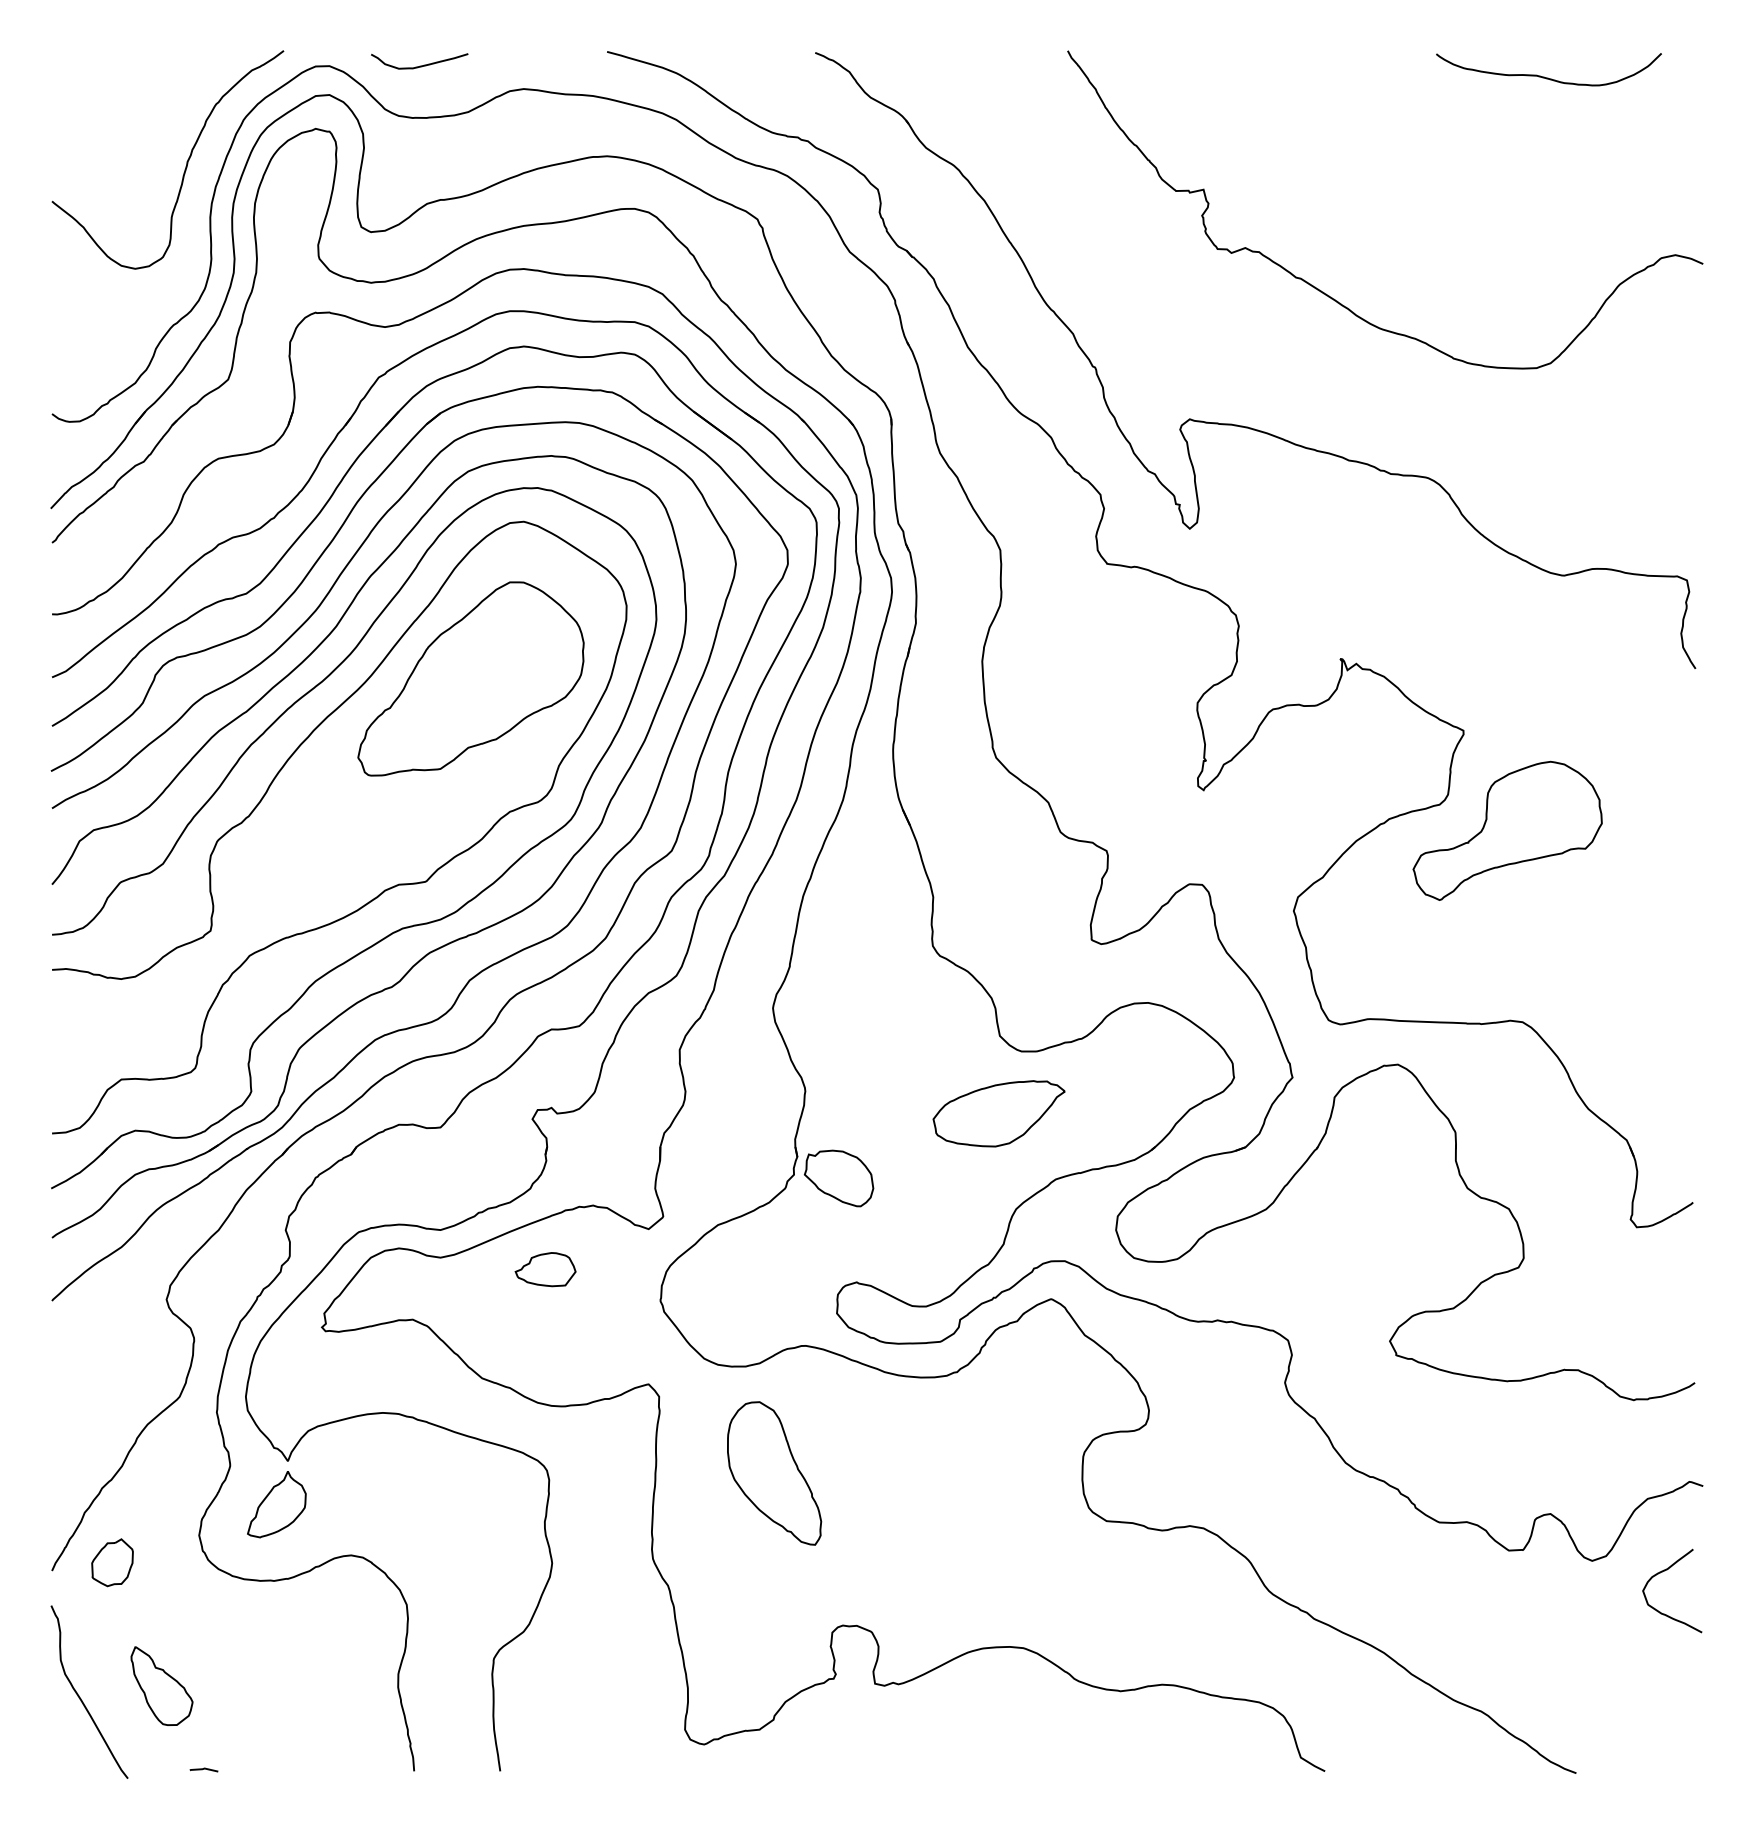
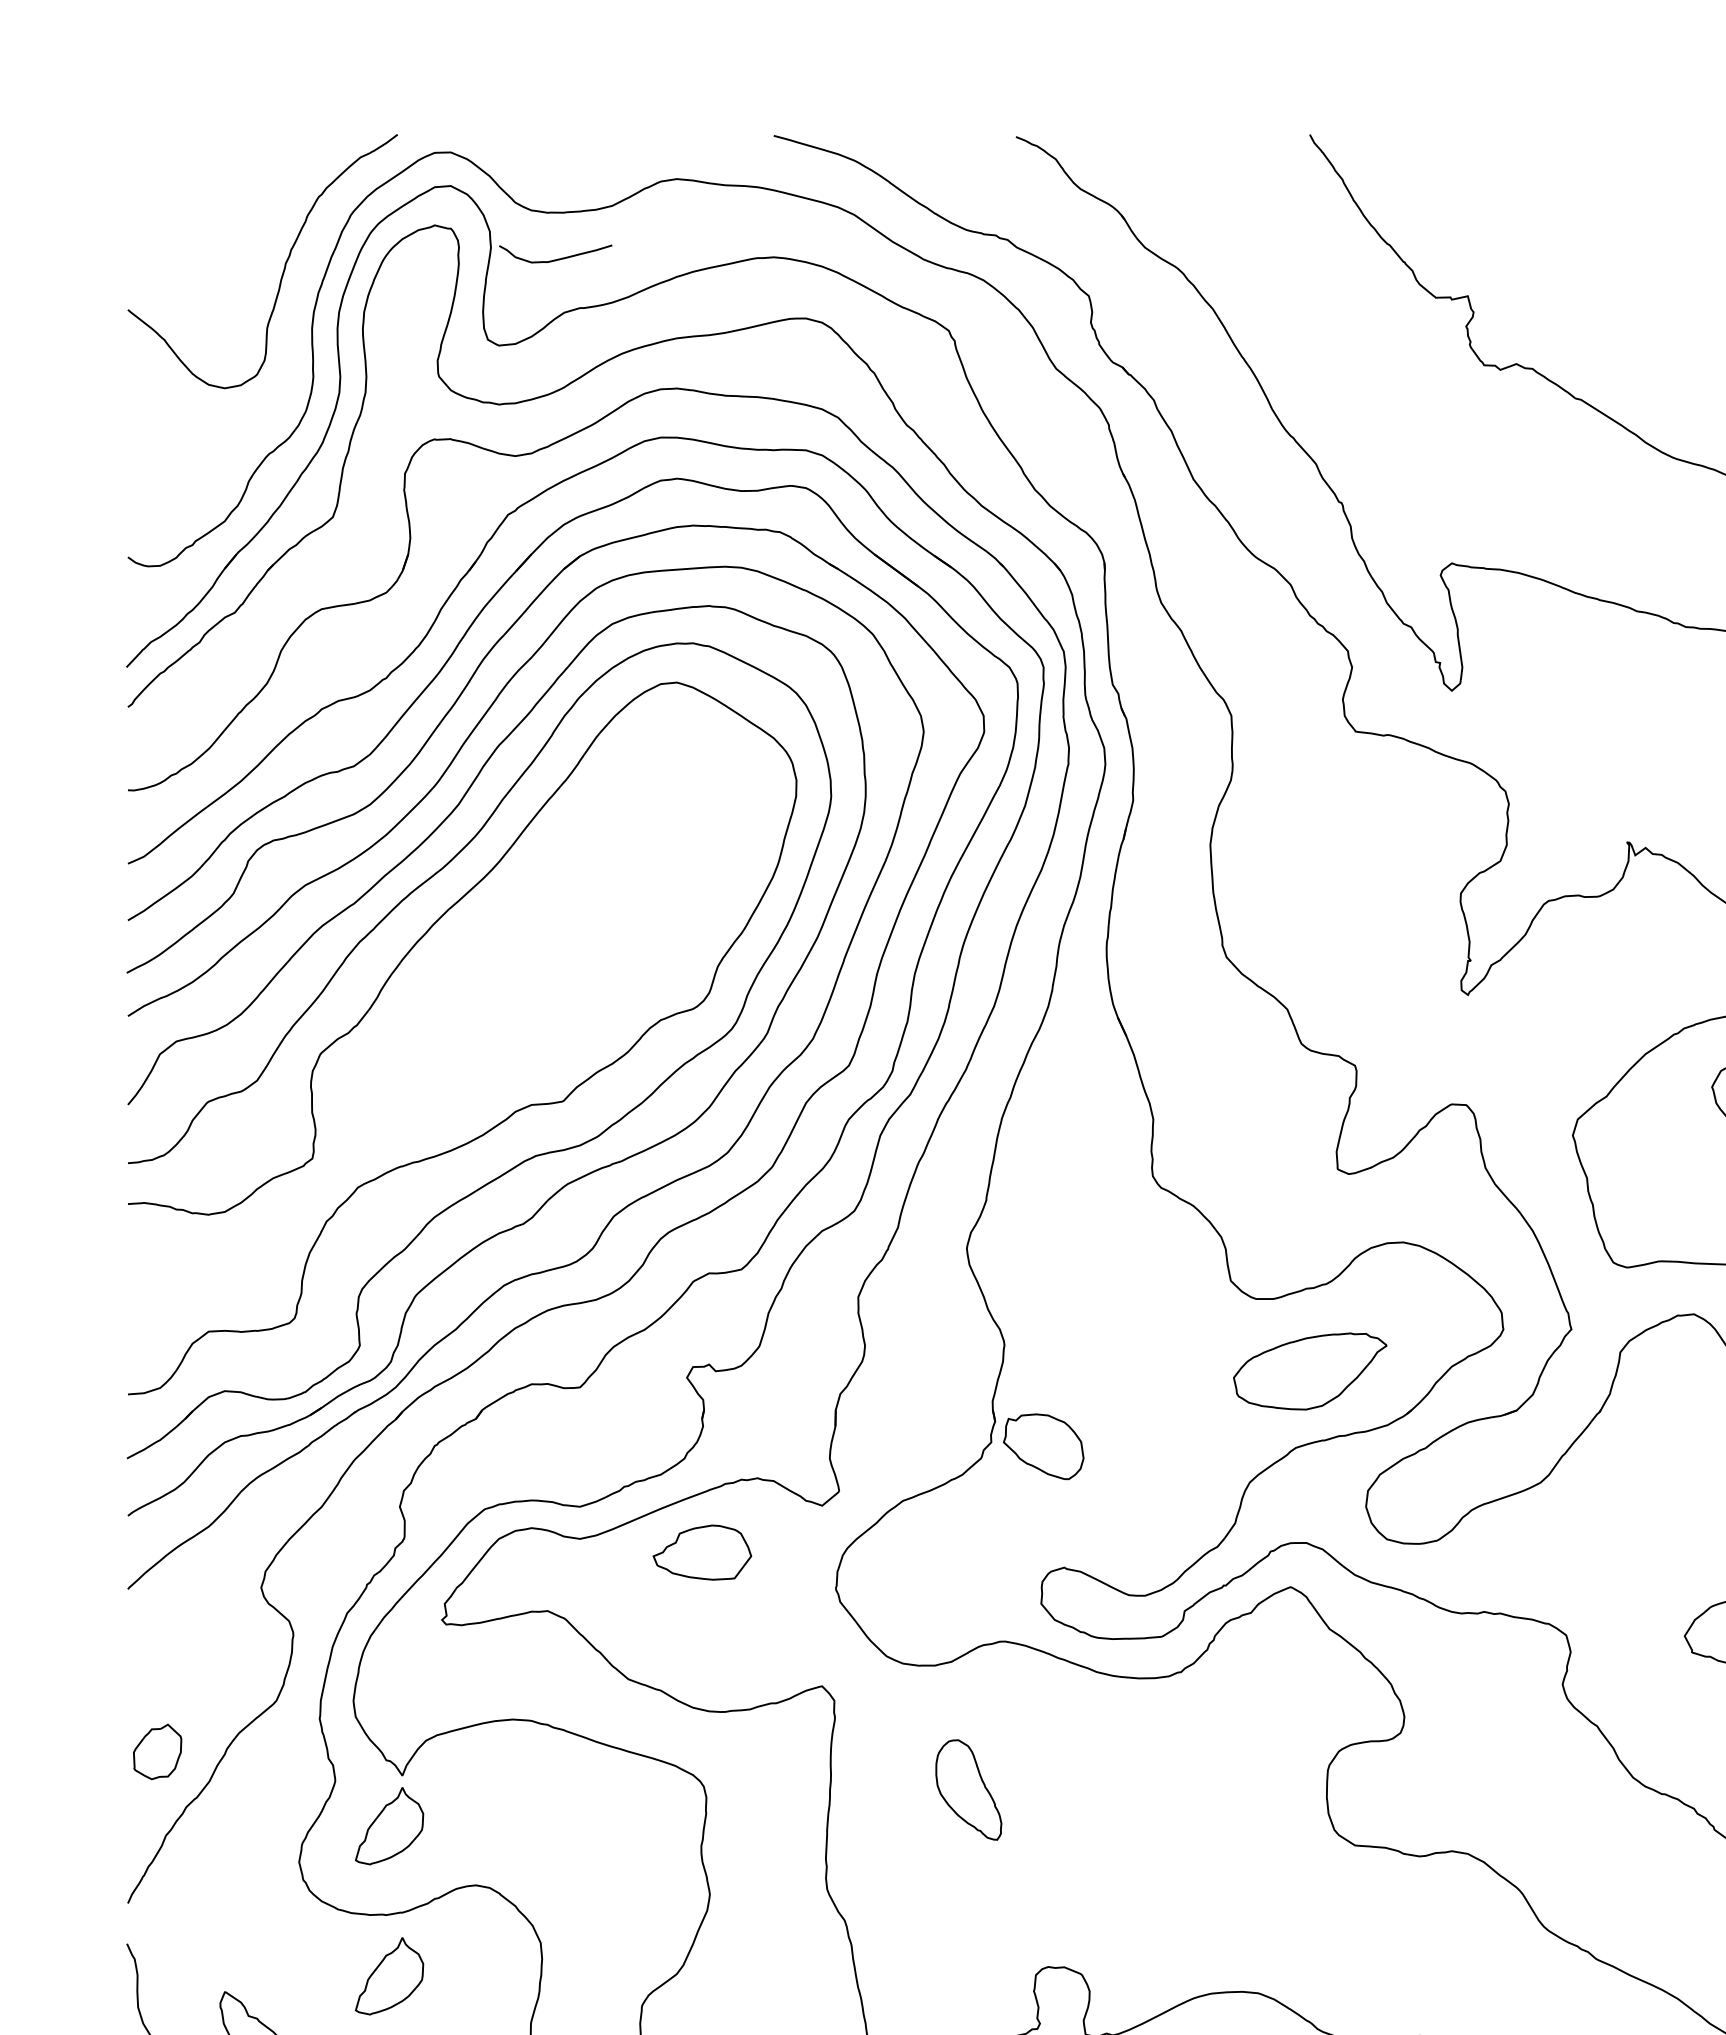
curve: (419, 65) -> (555, 258), moved
part: (470, 678) -> (614, 864), removed
part: (998, 1113) -> (1309, 1371), moved
part: (545, 1269) -> (702, 1552), size x1.4
part: (774, 1473) -> (968, 1790), size x0.6
part: (112, 1562) -> (157, 1751), moved
part: (276, 1633) -> (389, 1976), added

